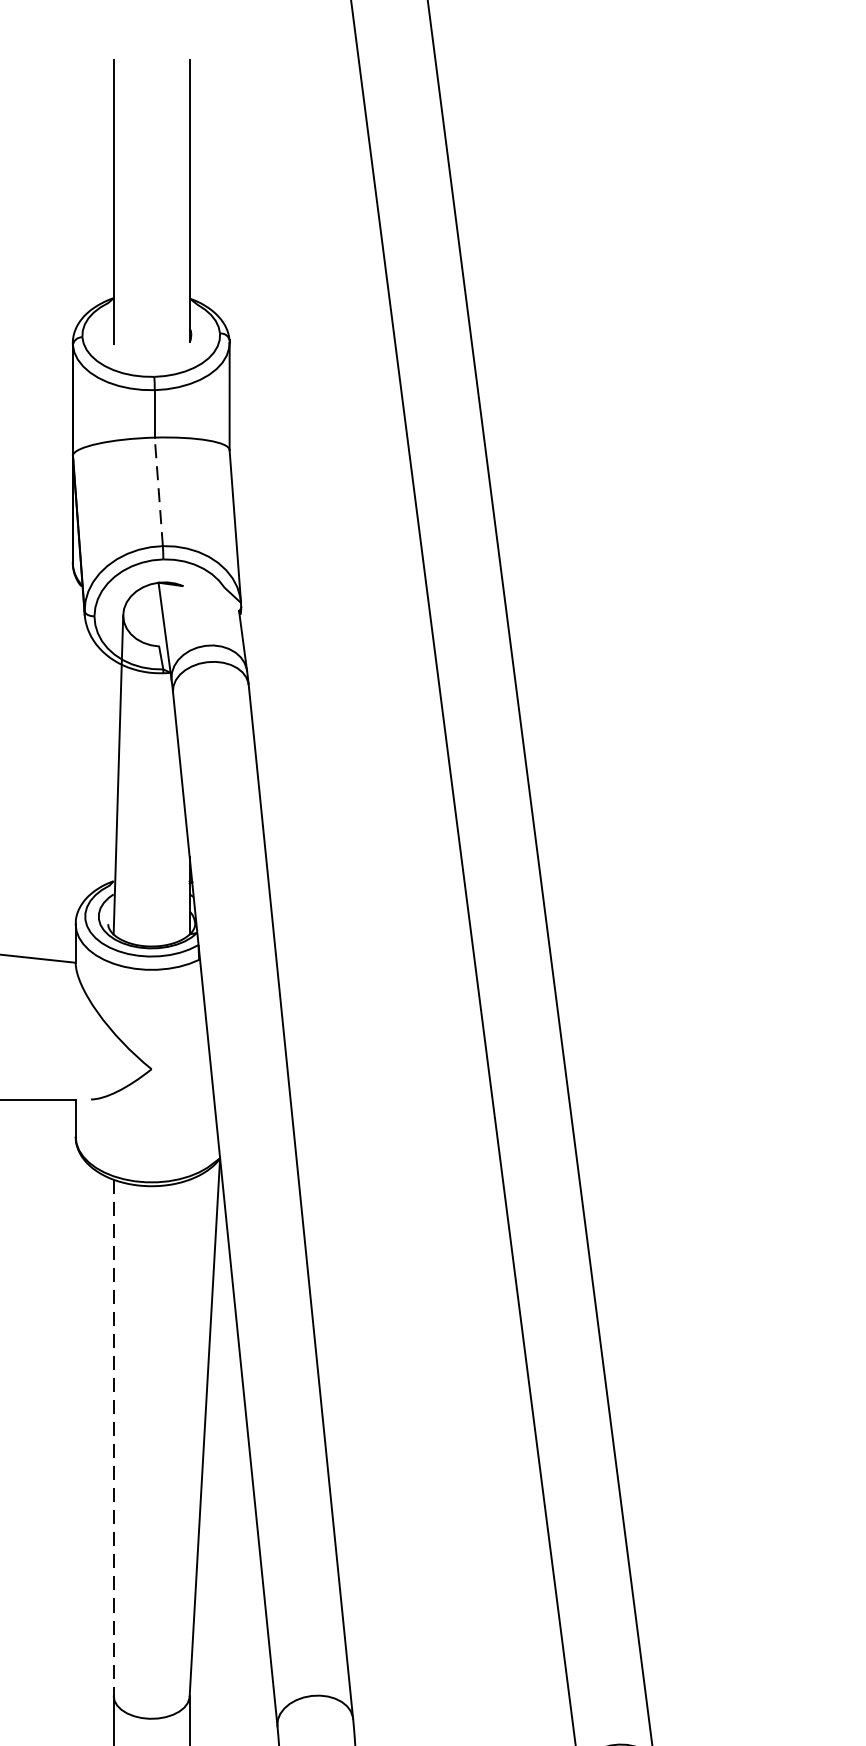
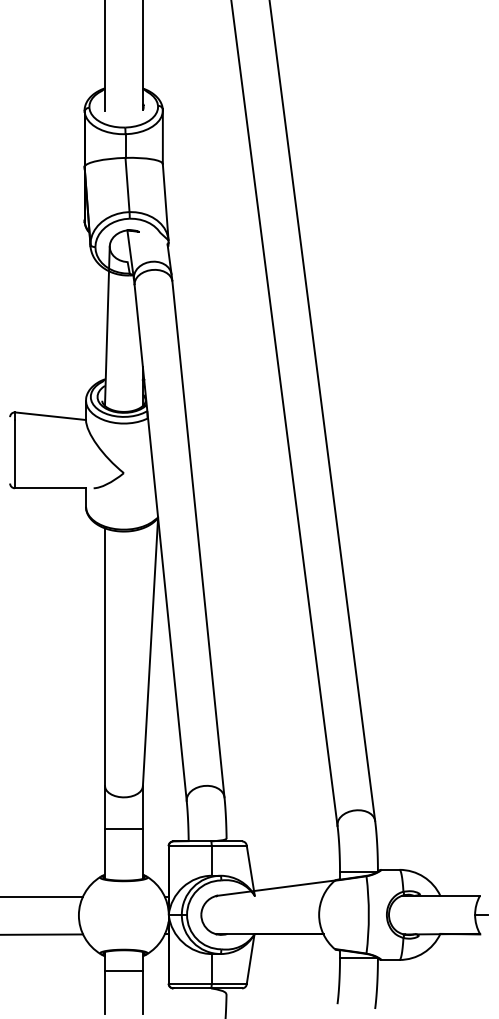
line: (158, 490) -> (127, 184), dashed -> solid
line: (112, 1438) -> (104, 657), dashed -> solid

